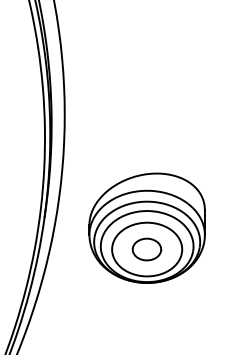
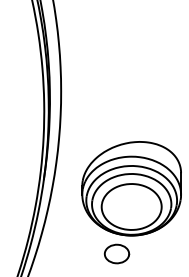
part: (146, 249) -> (116, 253), moved

